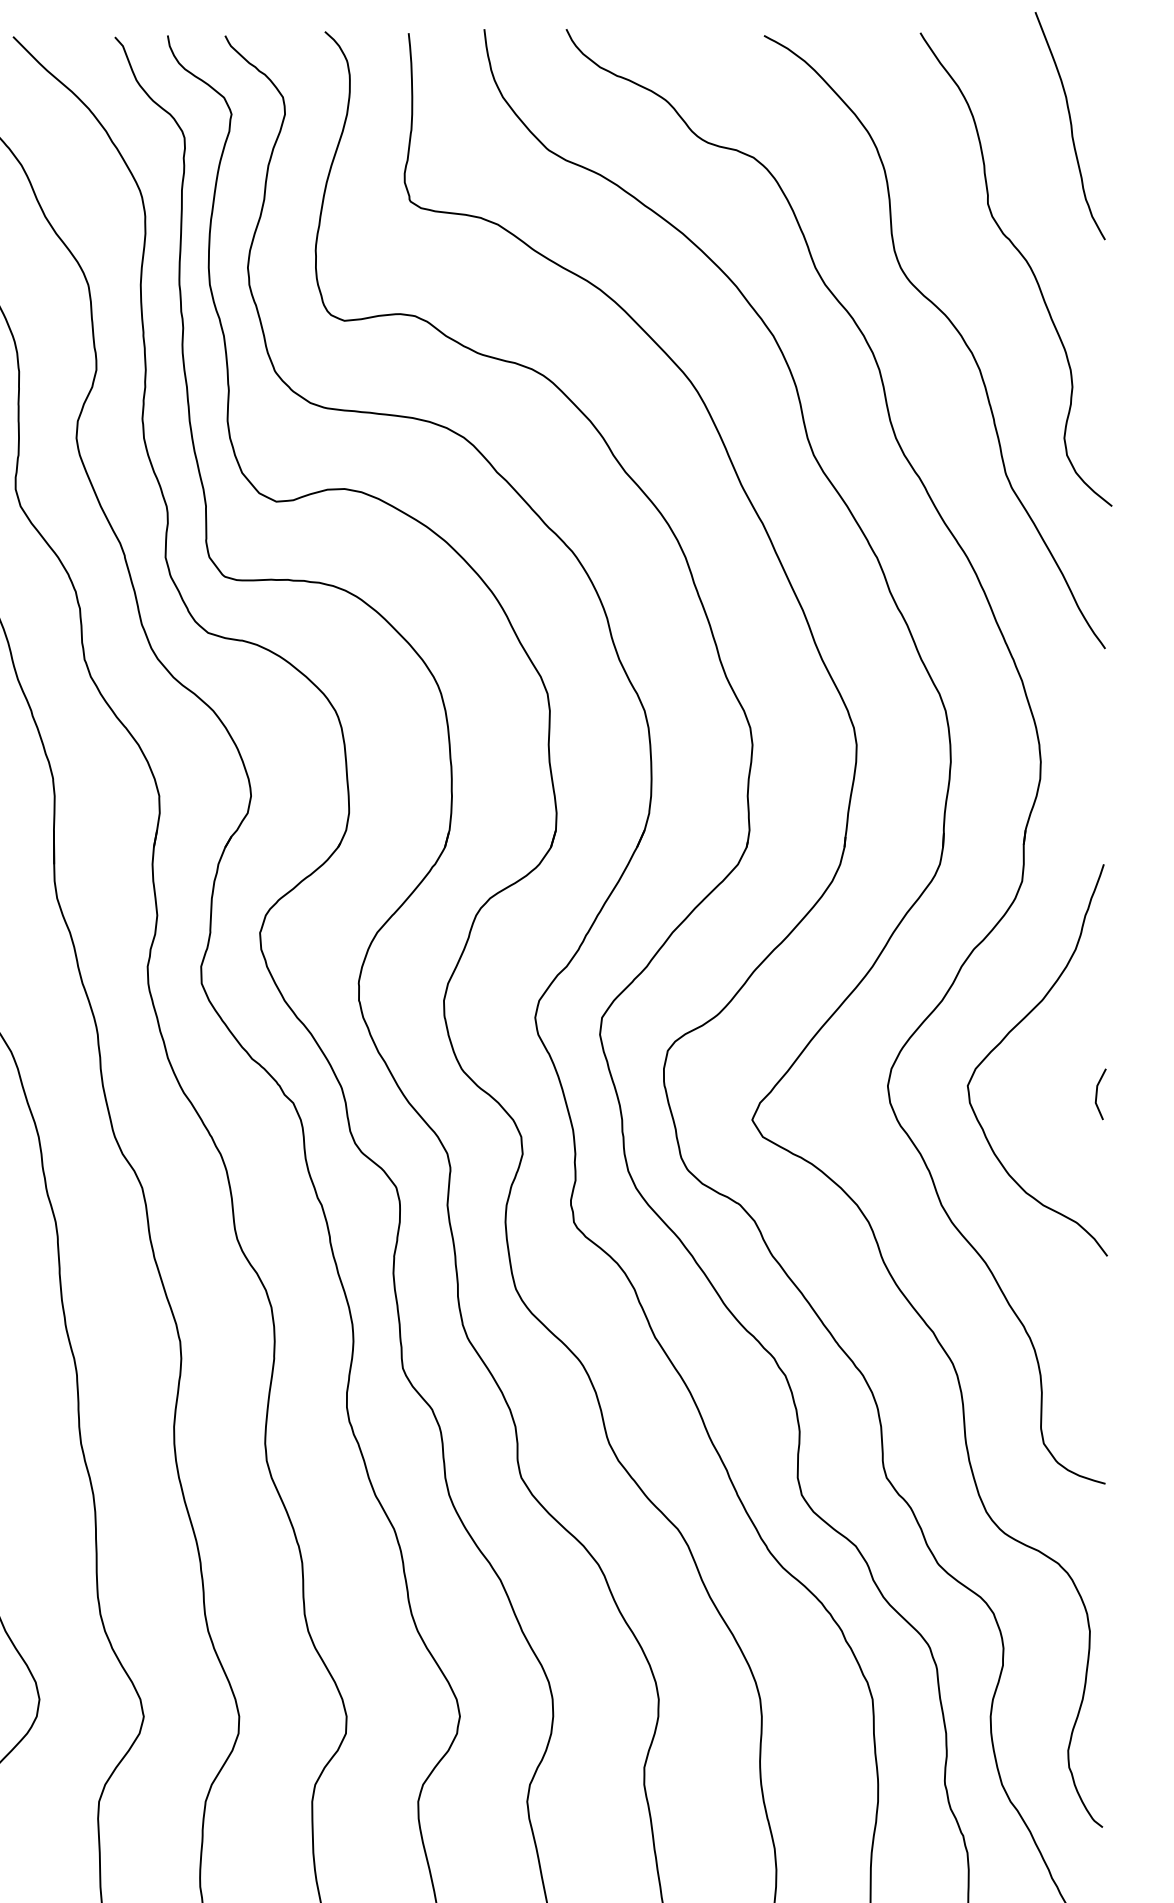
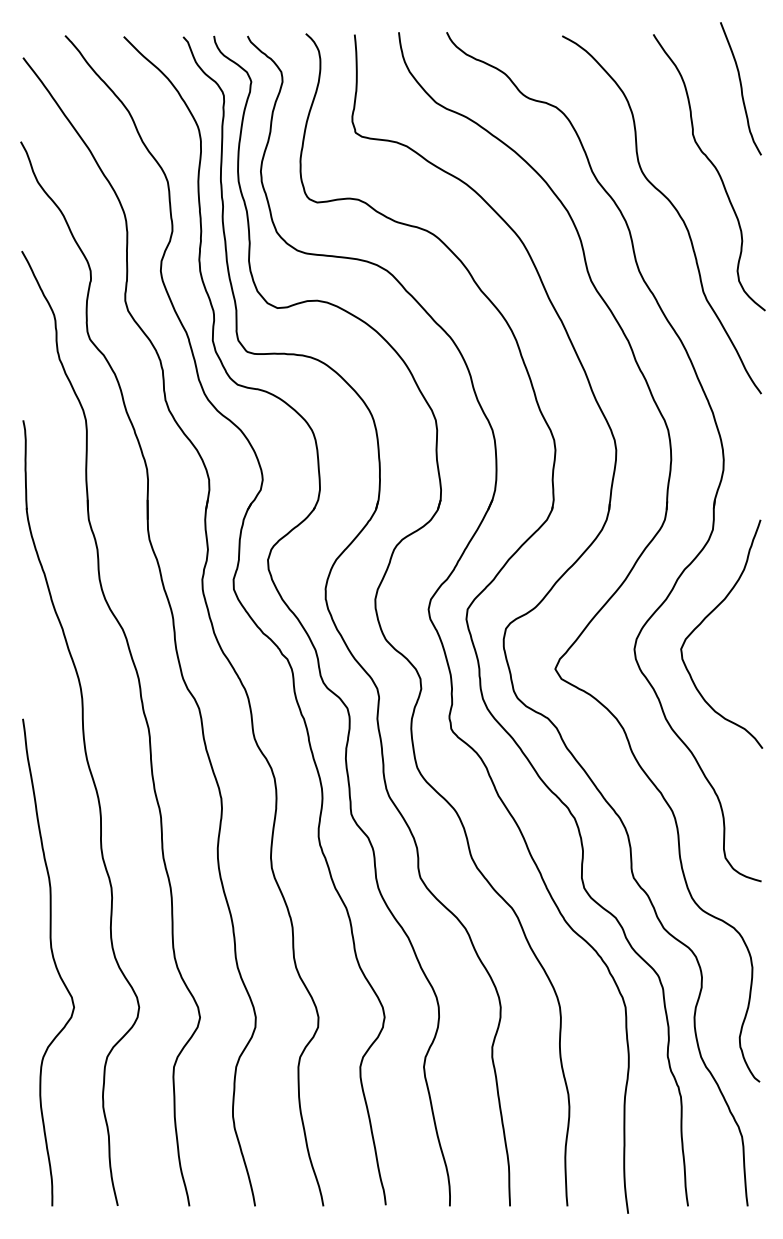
line: (1098, 1095) -> (757, 654), removed

